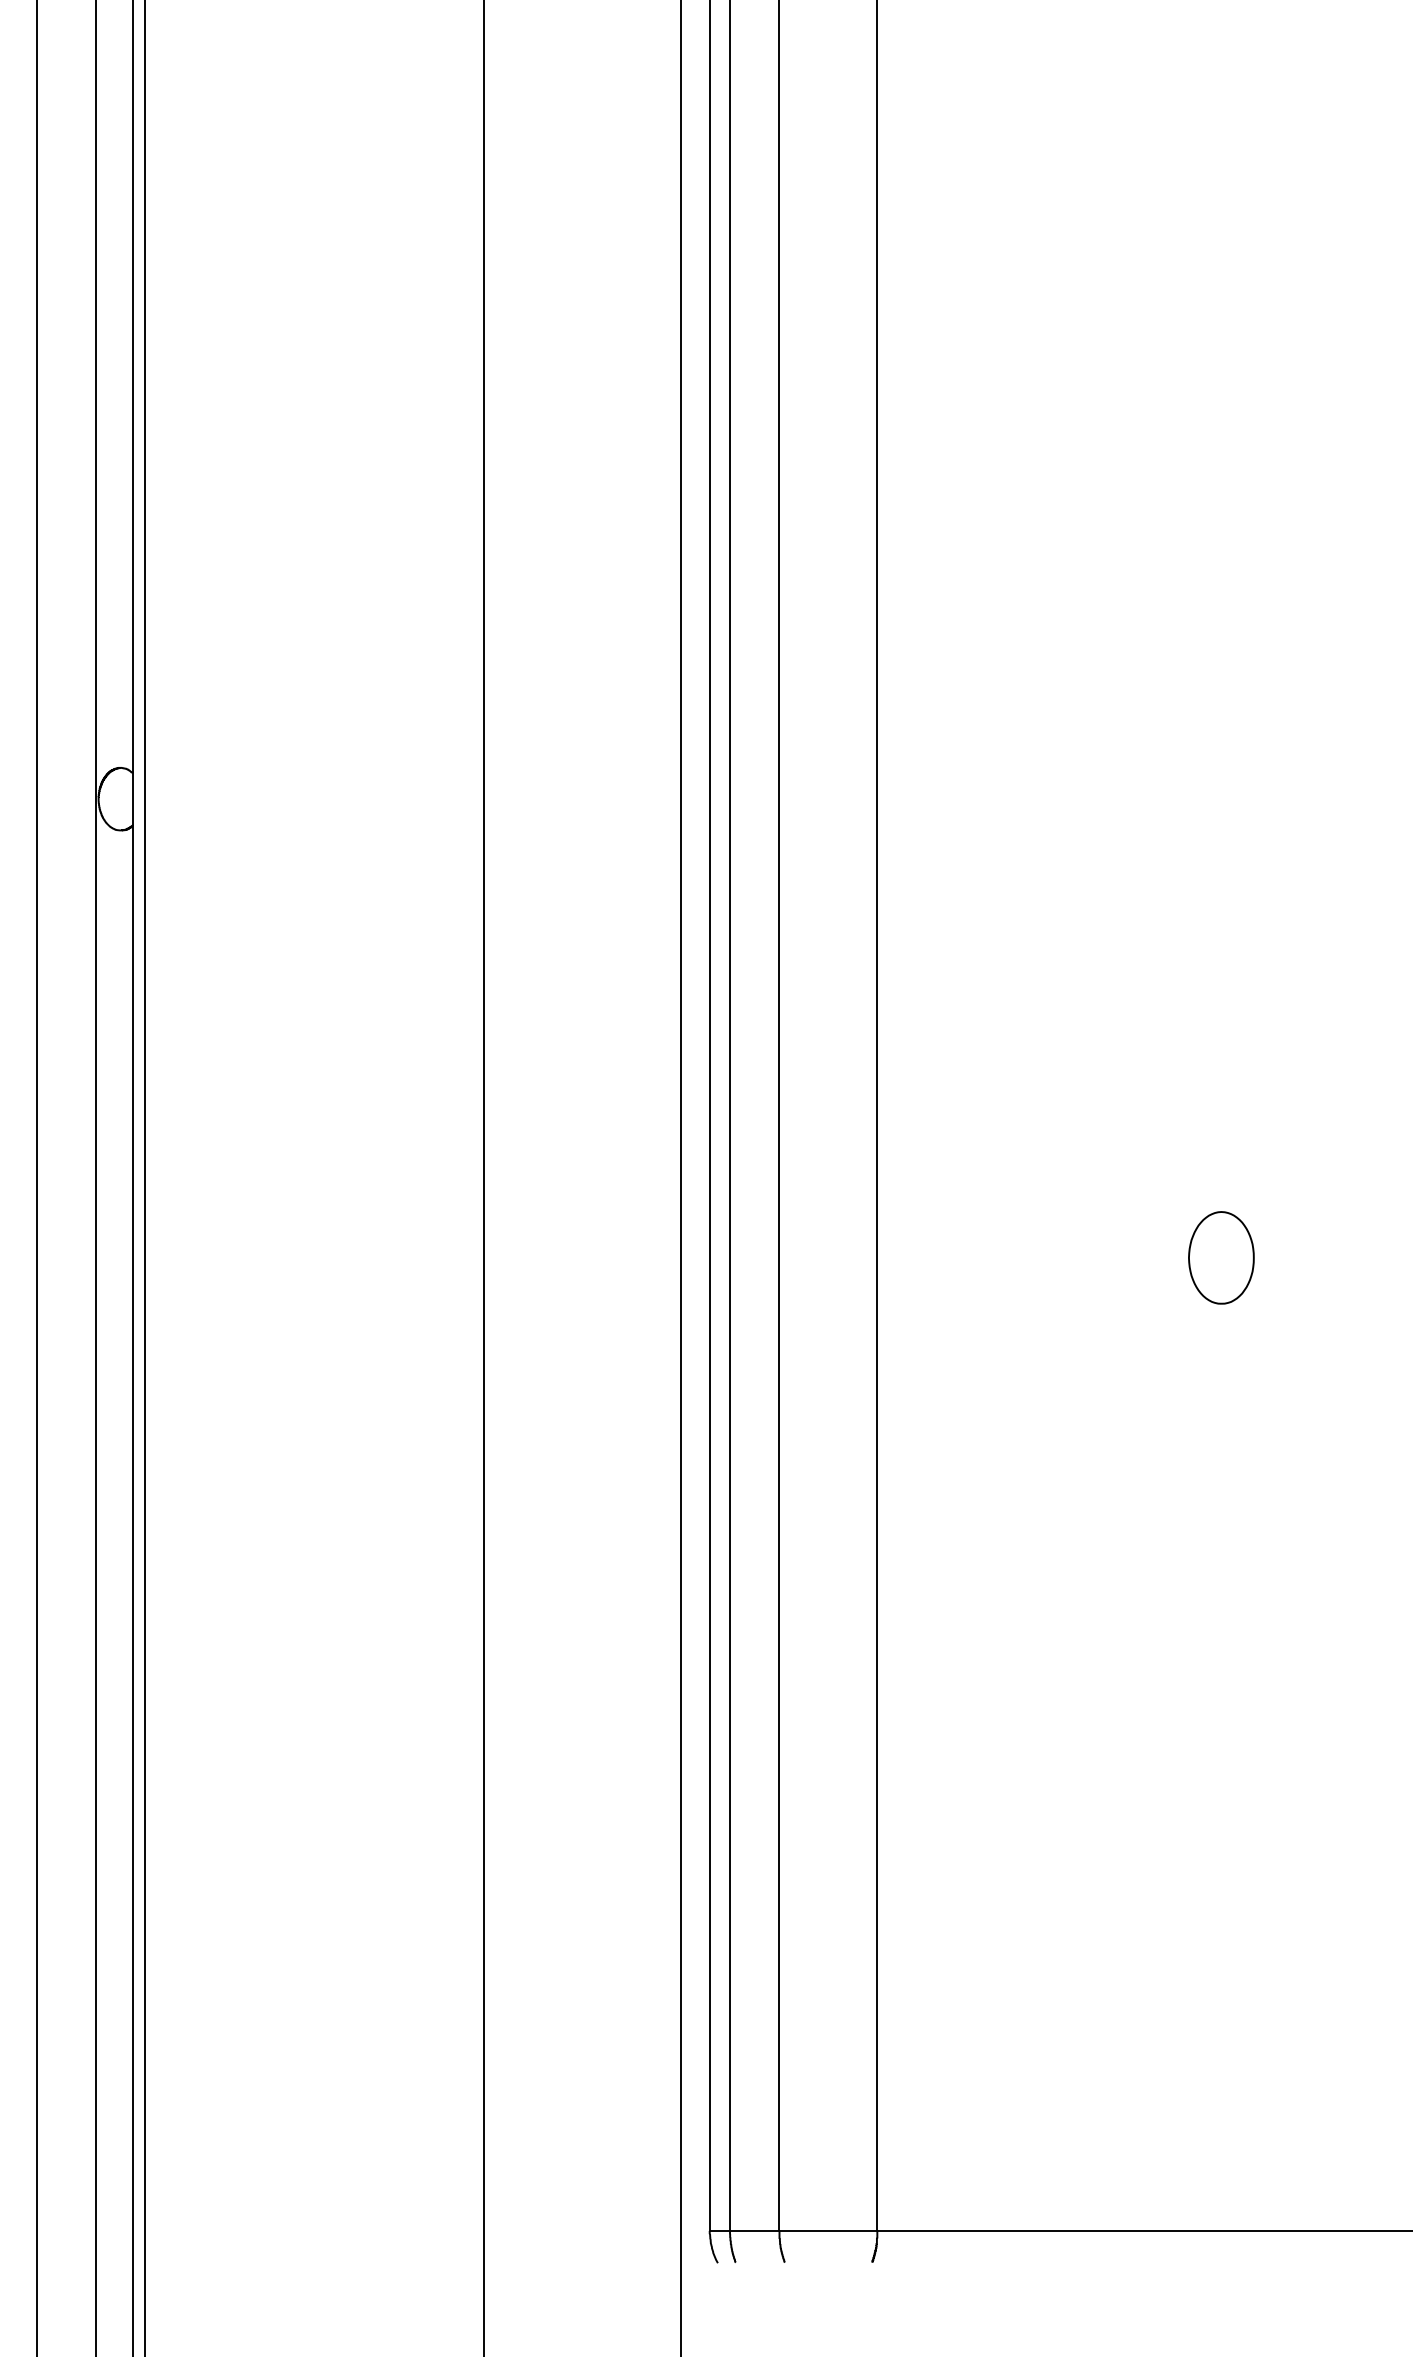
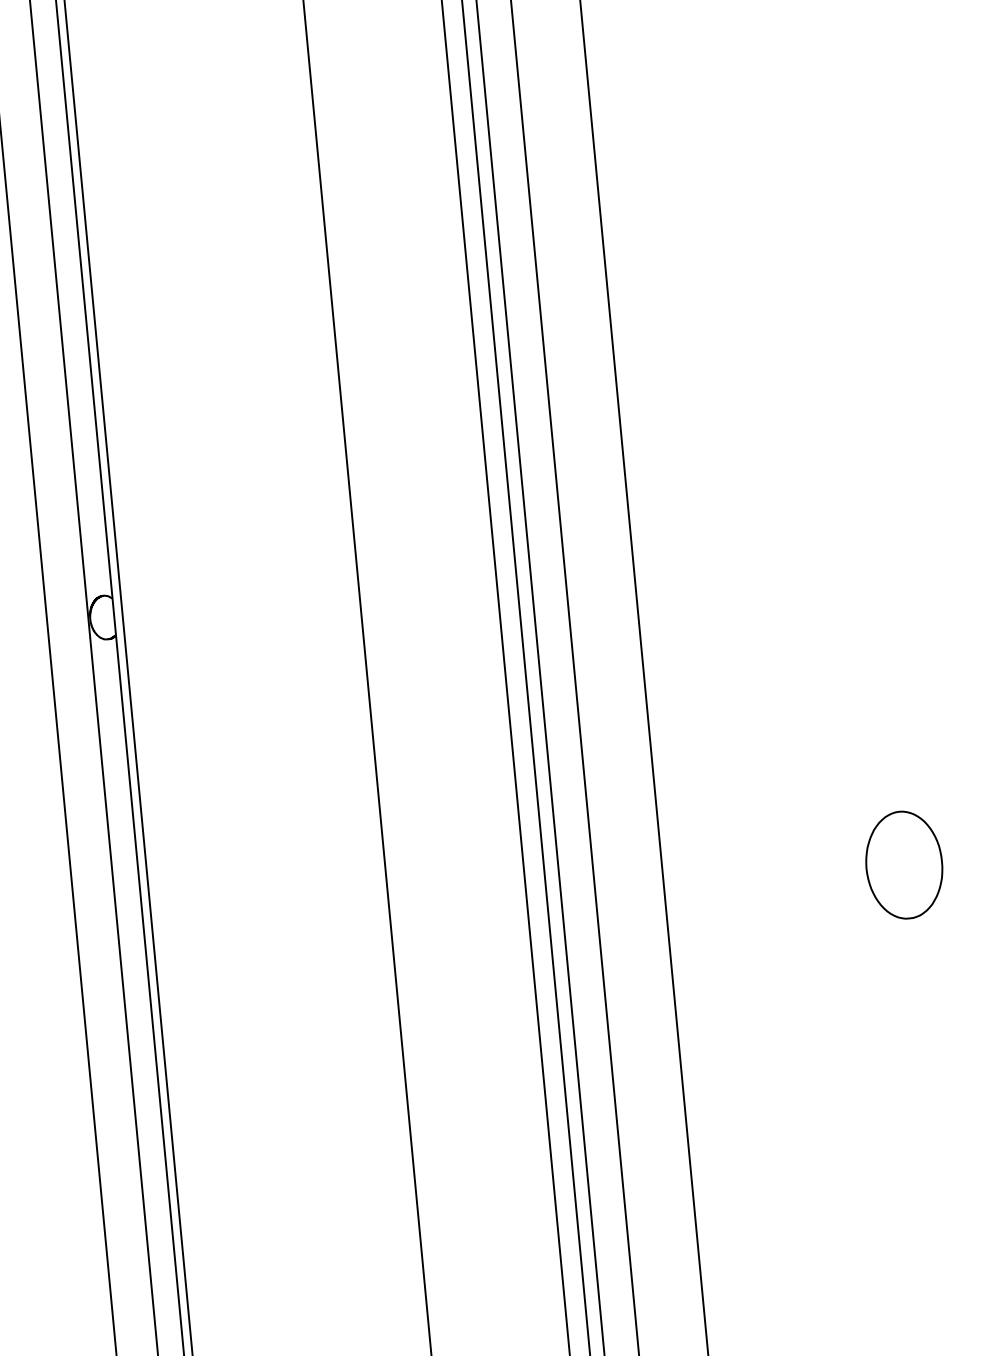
part: (1221, 1257) -> (904, 864), size x1.67

